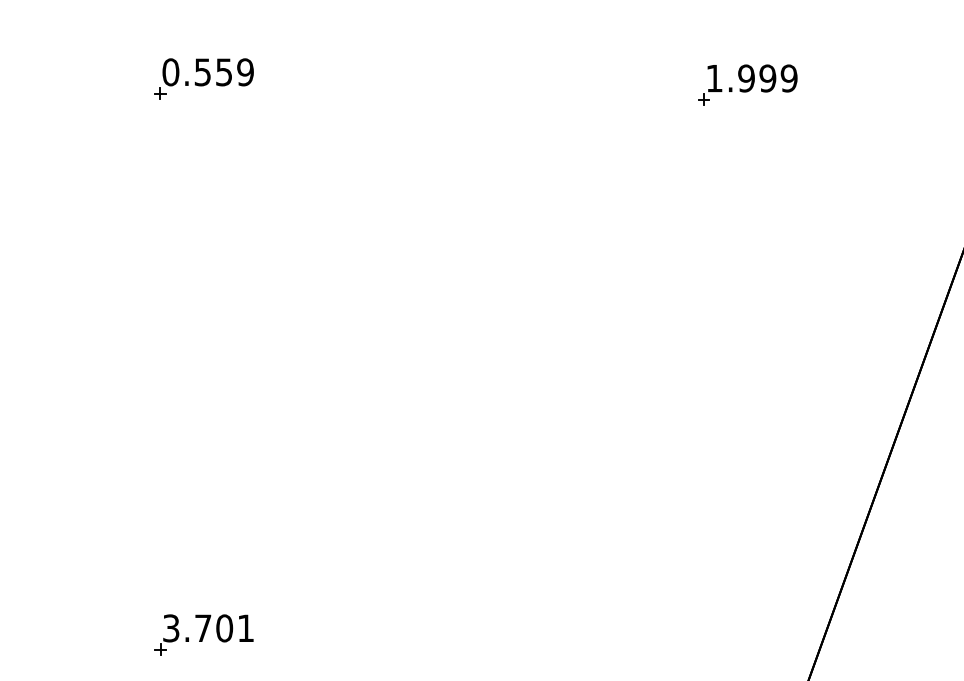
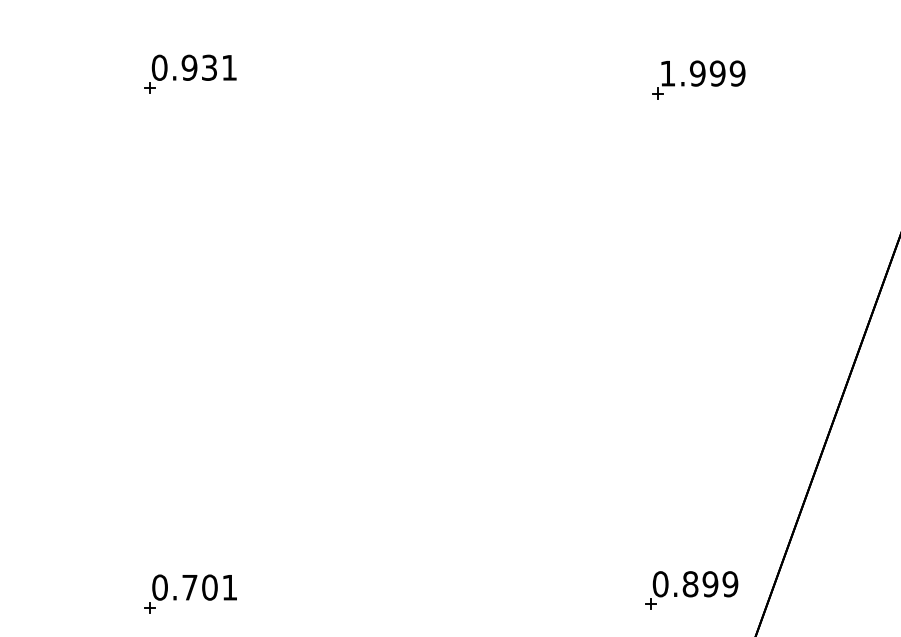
text: (224, 71) -> (209, 67), 0.559 -> 0.931
text: (170, 628) -> (159, 587), 3.701 -> 0.701
part: (739, 631) -> (691, 590), added

